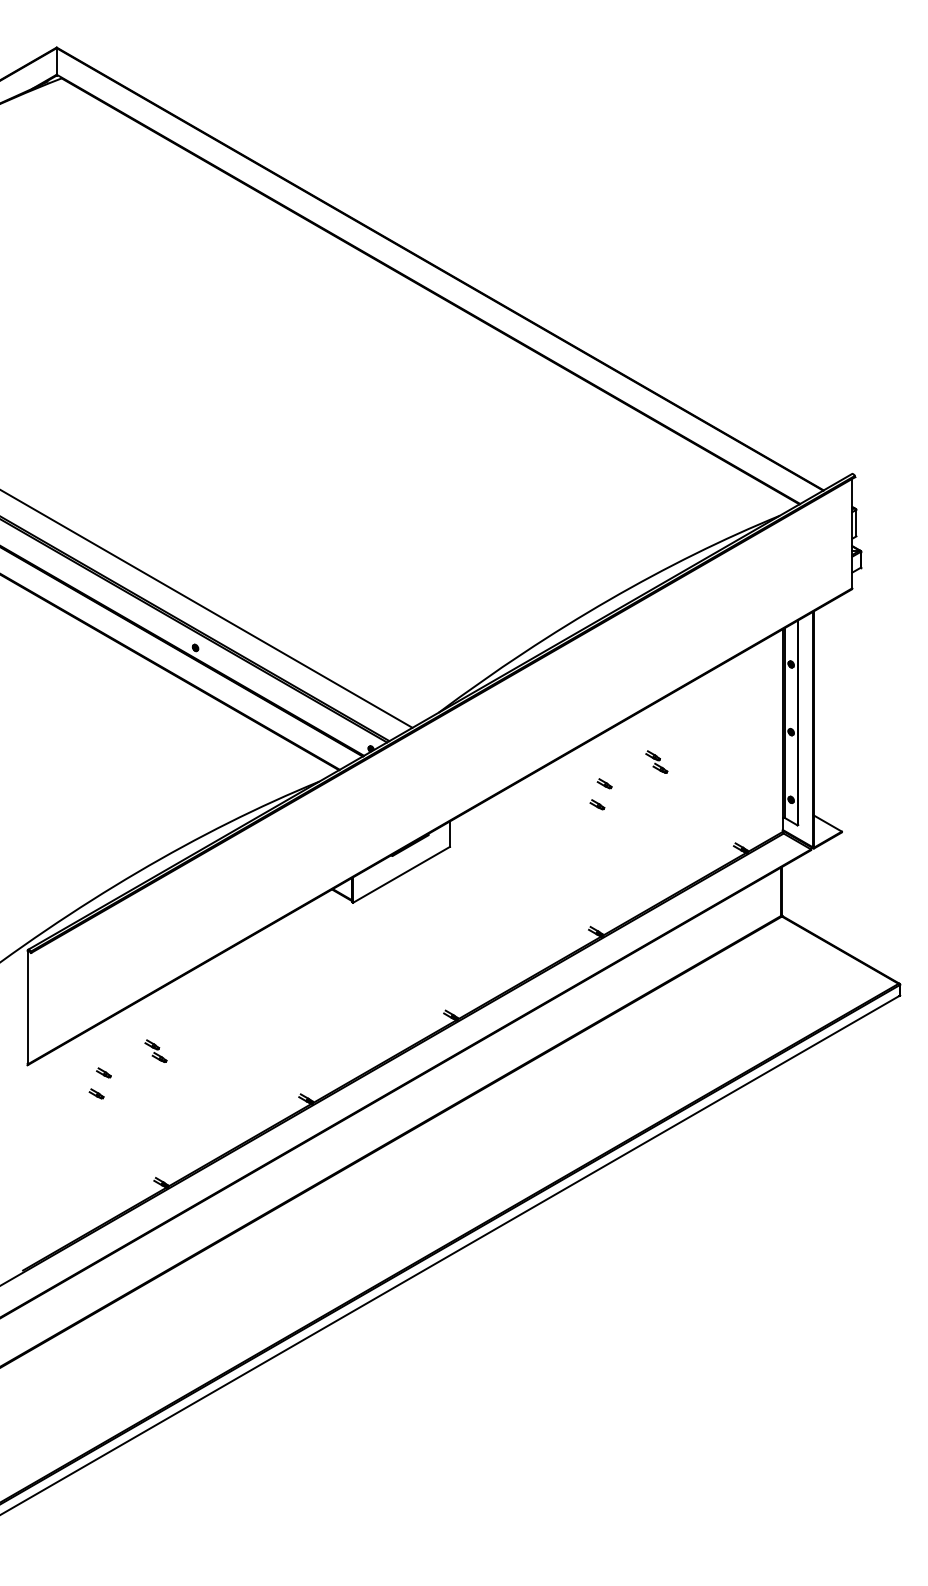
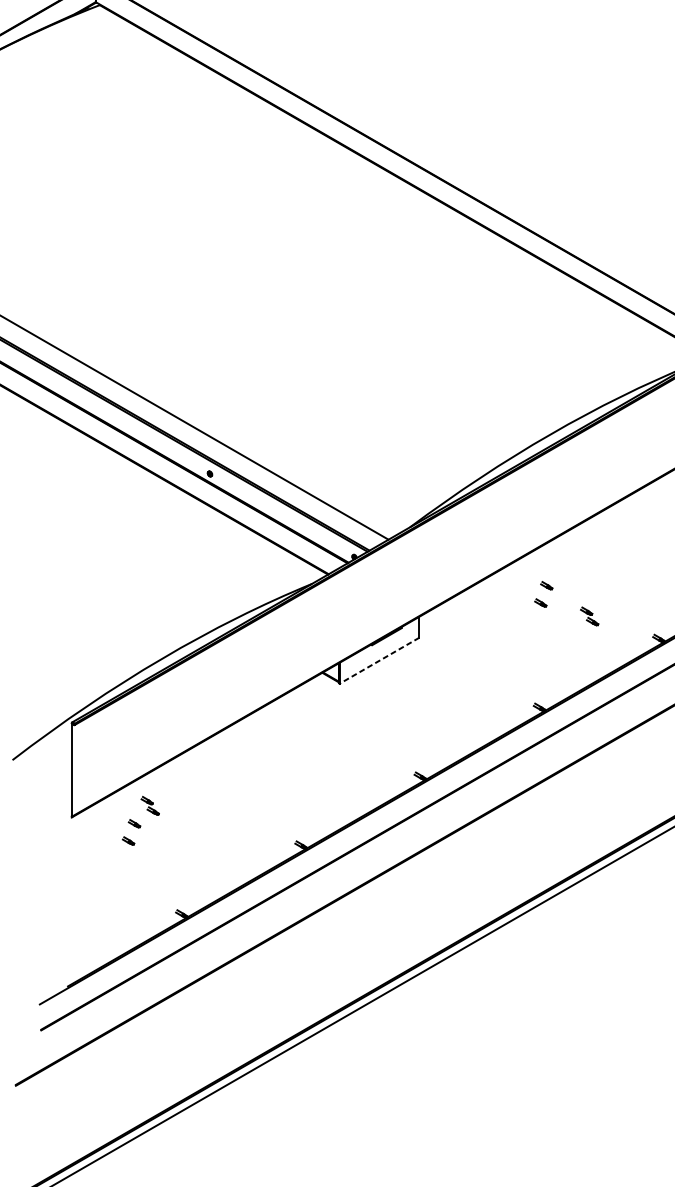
part: (656, 761) -> (589, 615), moved
line: (401, 874) -> (379, 660), solid -> dashed
part: (155, 1050) -> (149, 805), moved

